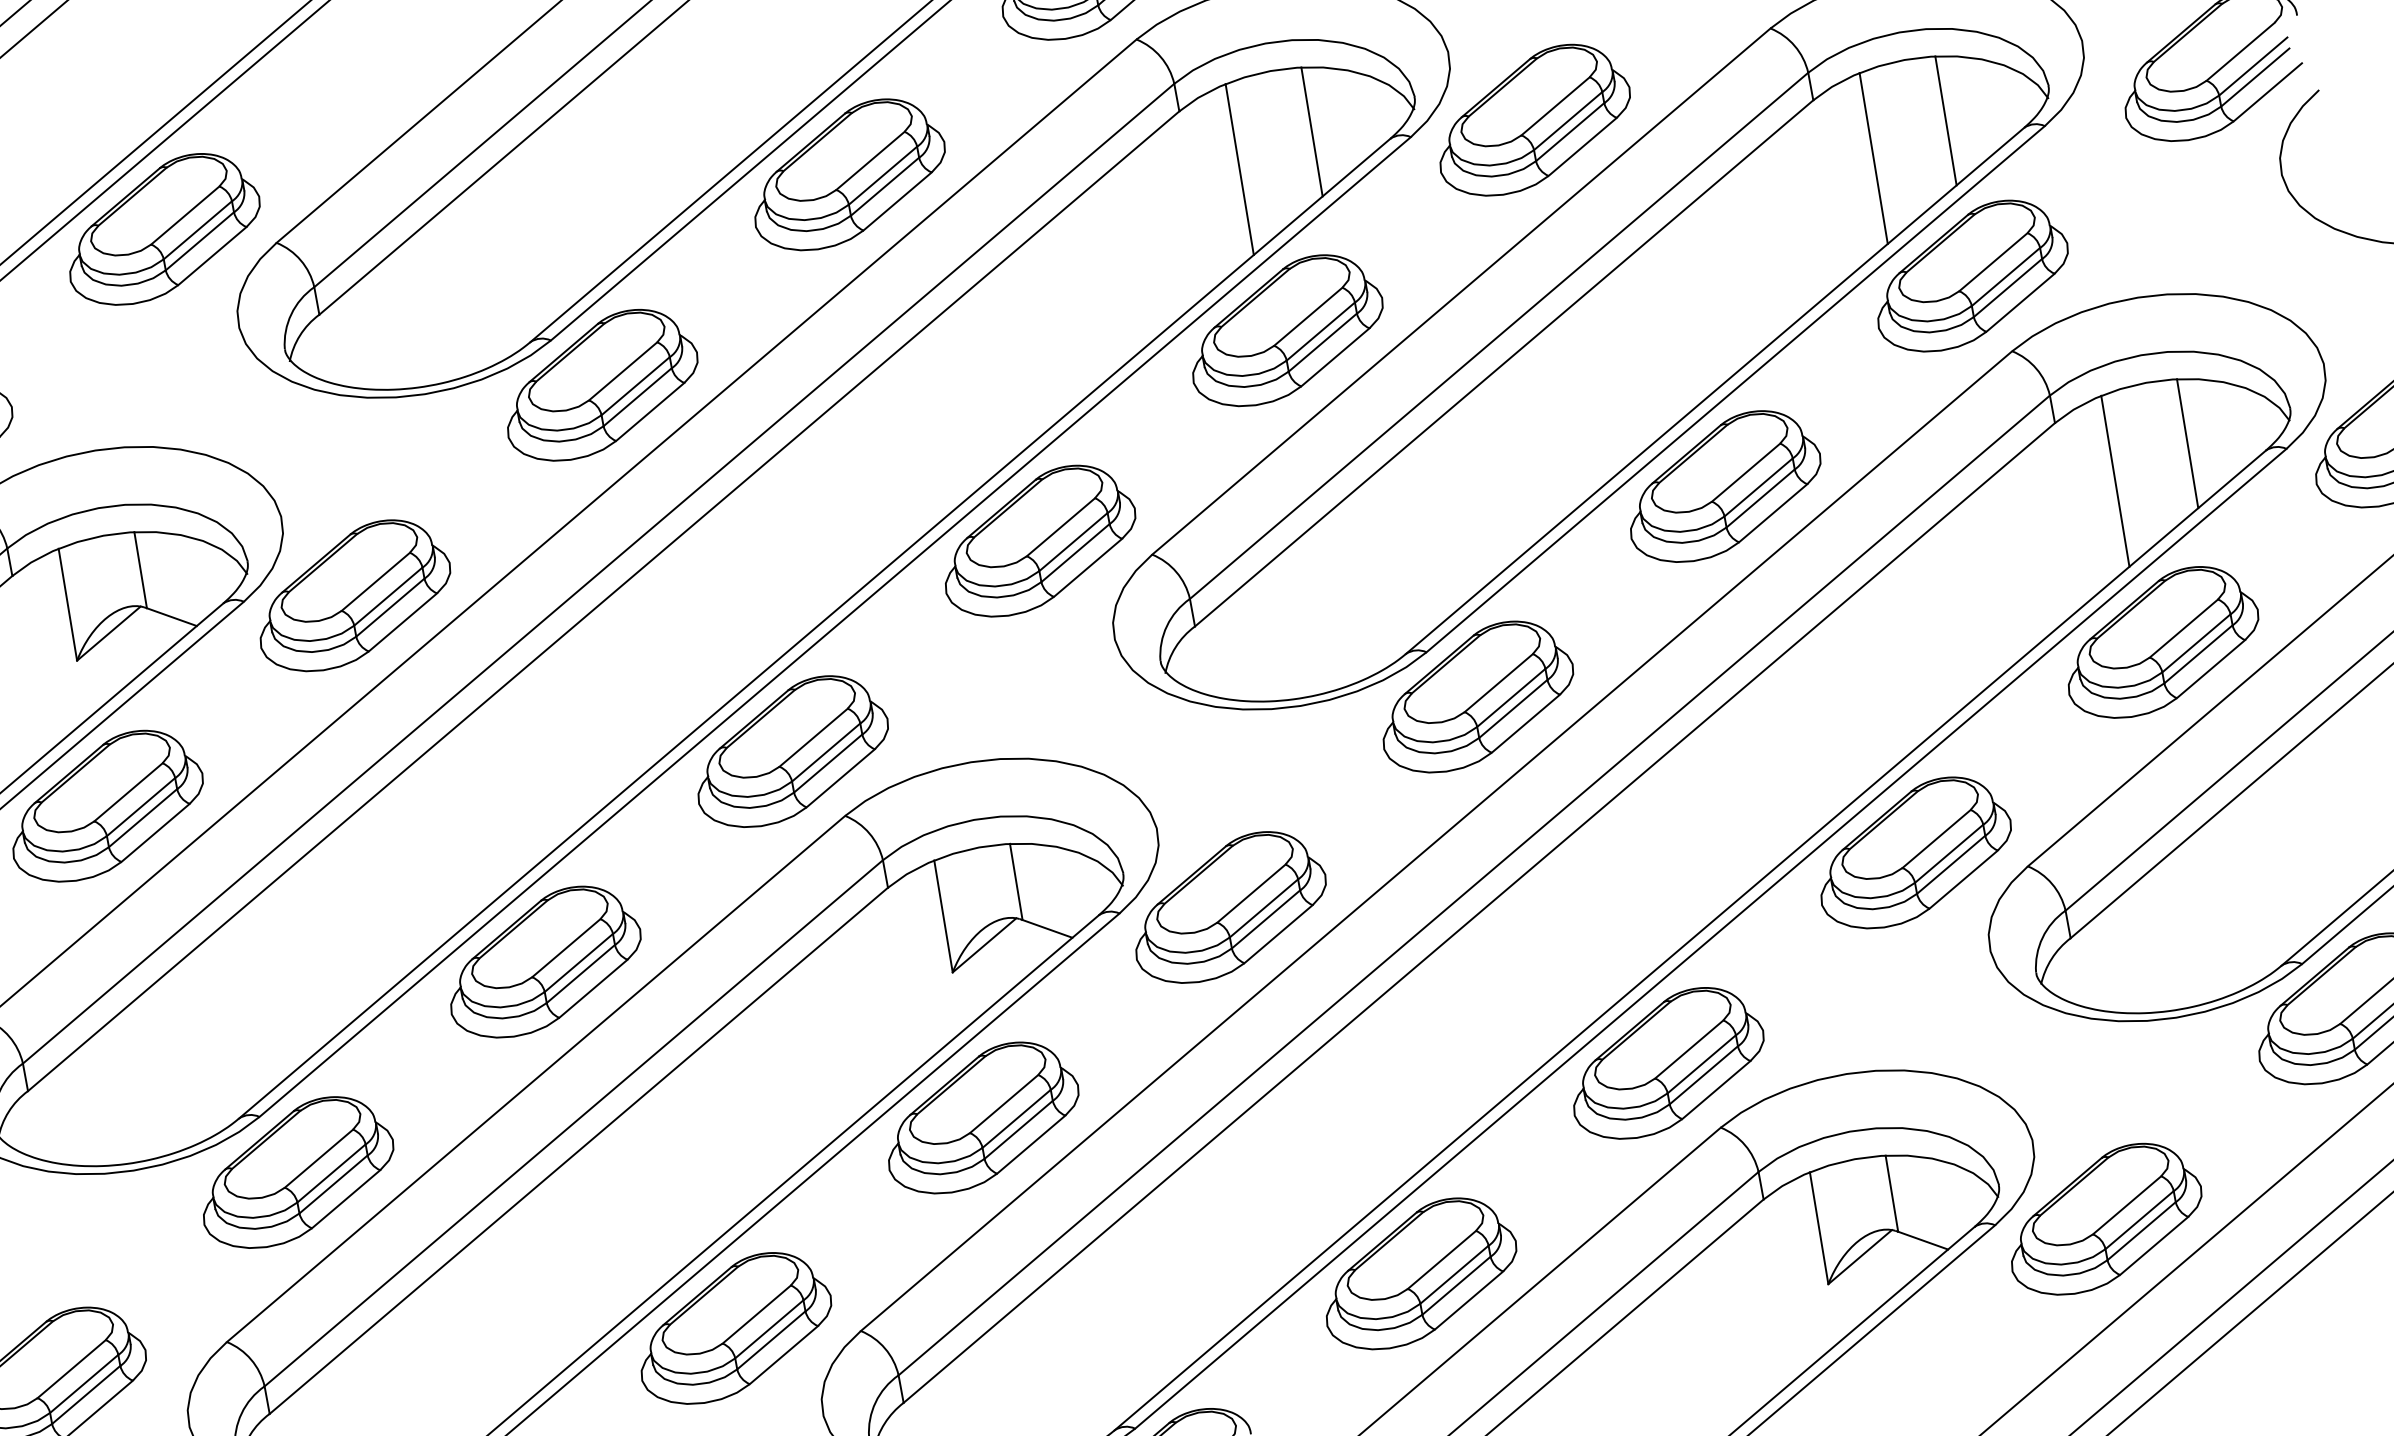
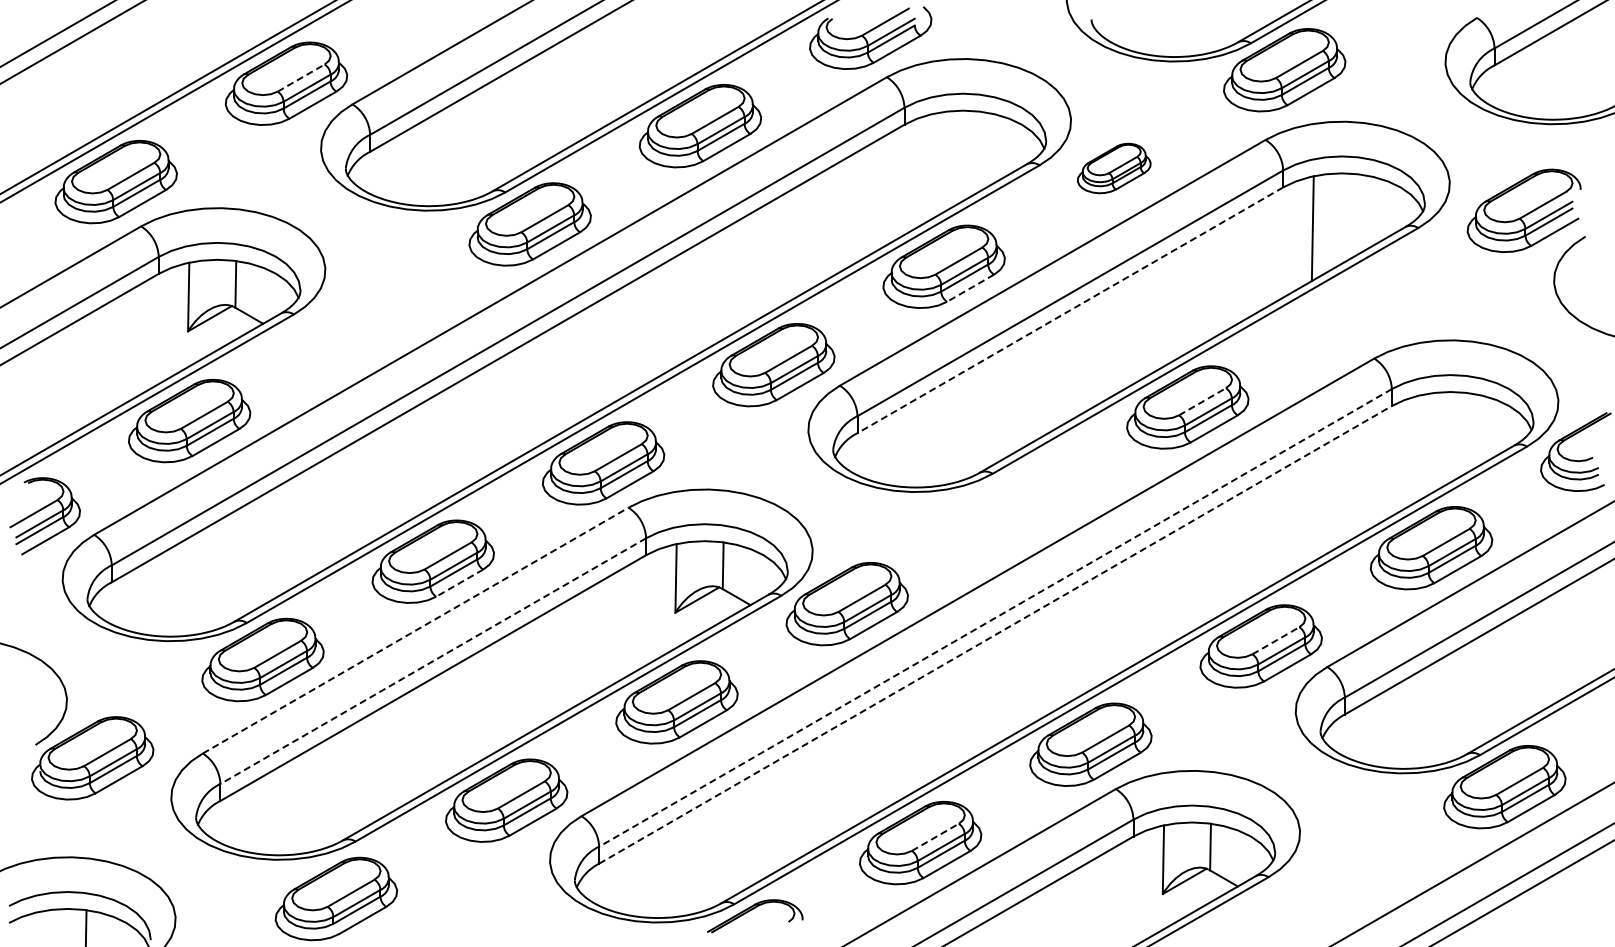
line: (1944, 119) -> (1359, 213), removed
part: (1531, 120) -> (1113, 168), size x0.6
line: (1310, 132) -> (980, 151), removed
line: (1240, 168) -> (934, 165), removed
line: (185, 214) -> (301, 77), solid -> dashed
part: (1970, 276) -> (1357, 309), removed
line: (1335, 357) -> (970, 288), solid -> dashed
line: (1504, 363) -> (1070, 310), solid -> dashed
line: (2187, 443) -> (1468, 432), removed
line: (1745, 472) -> (1202, 401), solid -> dashed
line: (2115, 479) -> (1421, 446), removed
part: (352, 595) -> (359, 322), removed
part: (1476, 696) -> (1017, 505), removed
line: (1937, 838) -> (1276, 640), solid -> dashed
line: (1474, 884) -> (995, 617), solid -> dashed
line: (1479, 912) -> (995, 634), solid -> dashed
line: (593, 989) -> (459, 583), solid -> dashed
line: (535, 1078) -> (415, 630), solid -> dashed
line: (574, 1123) -> (433, 661), solid -> dashed
part: (2104, 1219) -> (1334, 885), removed
line: (1442, 1260) -> (935, 837), solid -> dashed

